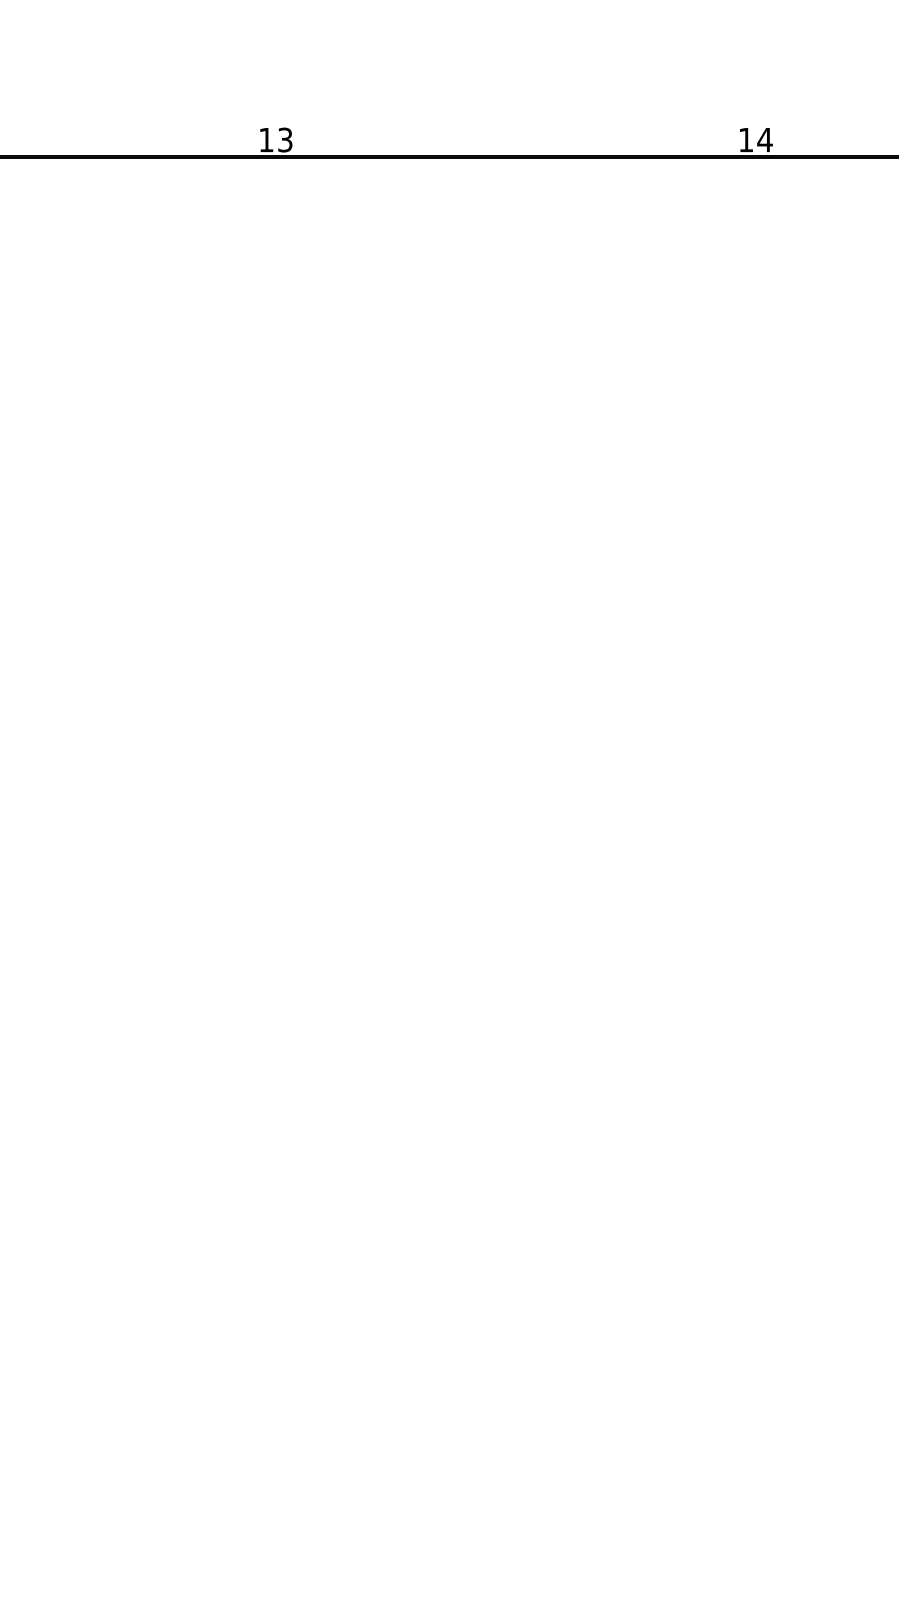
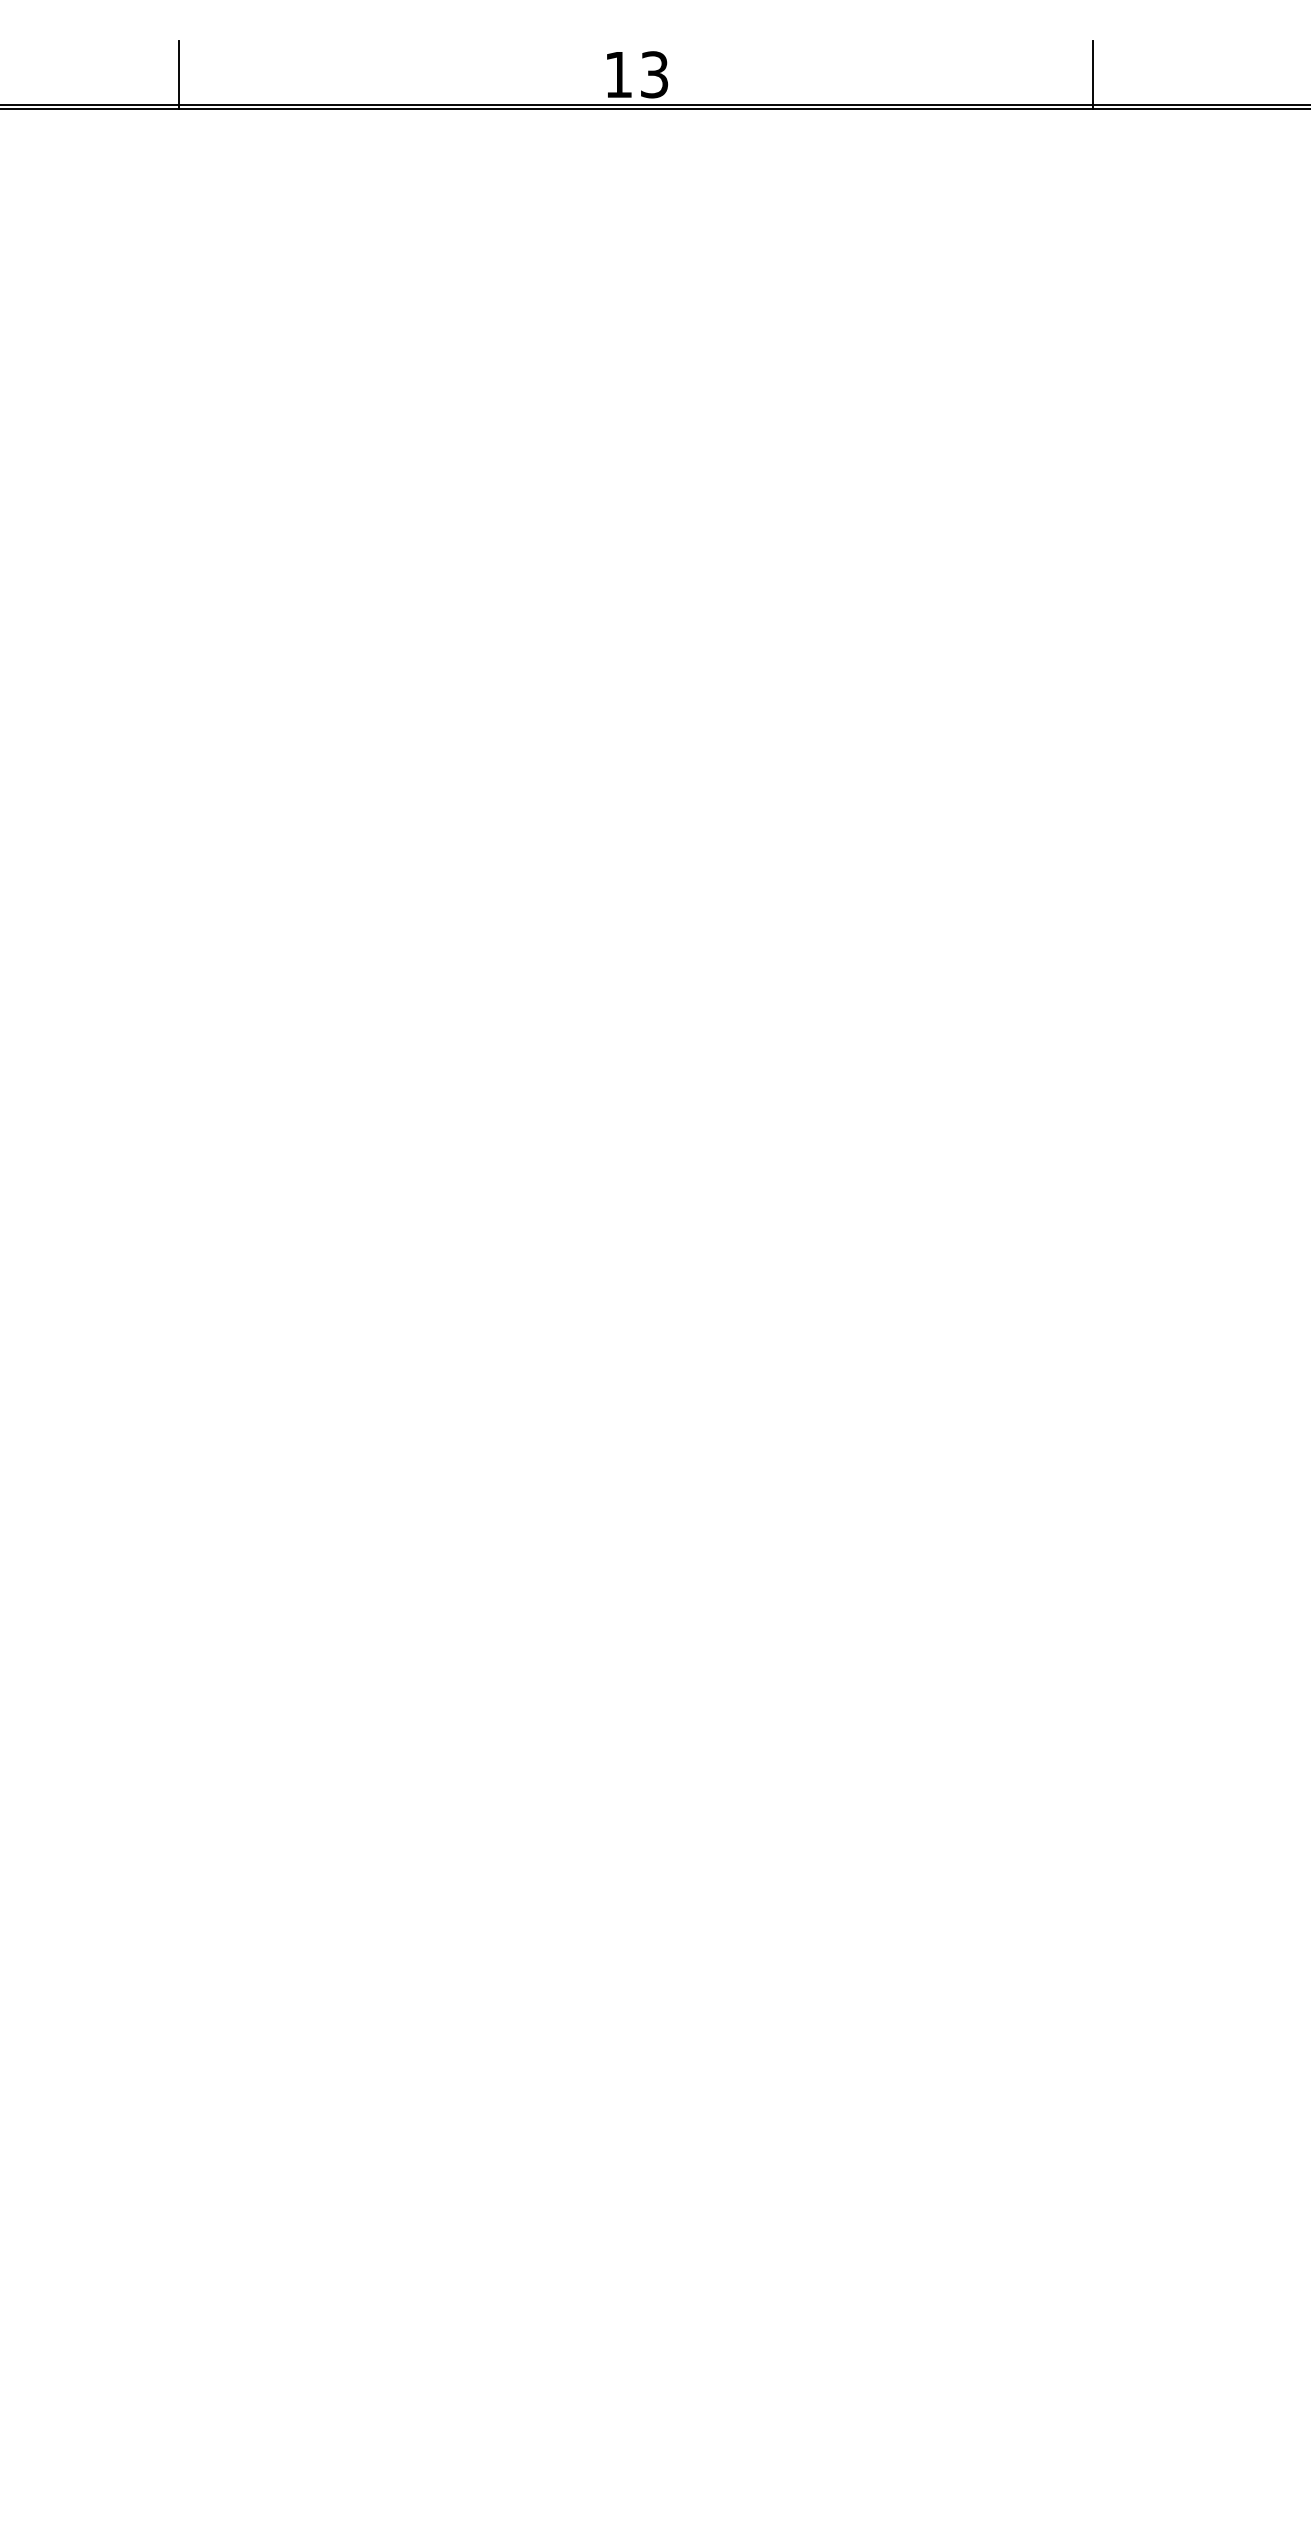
line: (34, 140) -> (178, 75), added
line: (516, 140) -> (1092, 75), added

